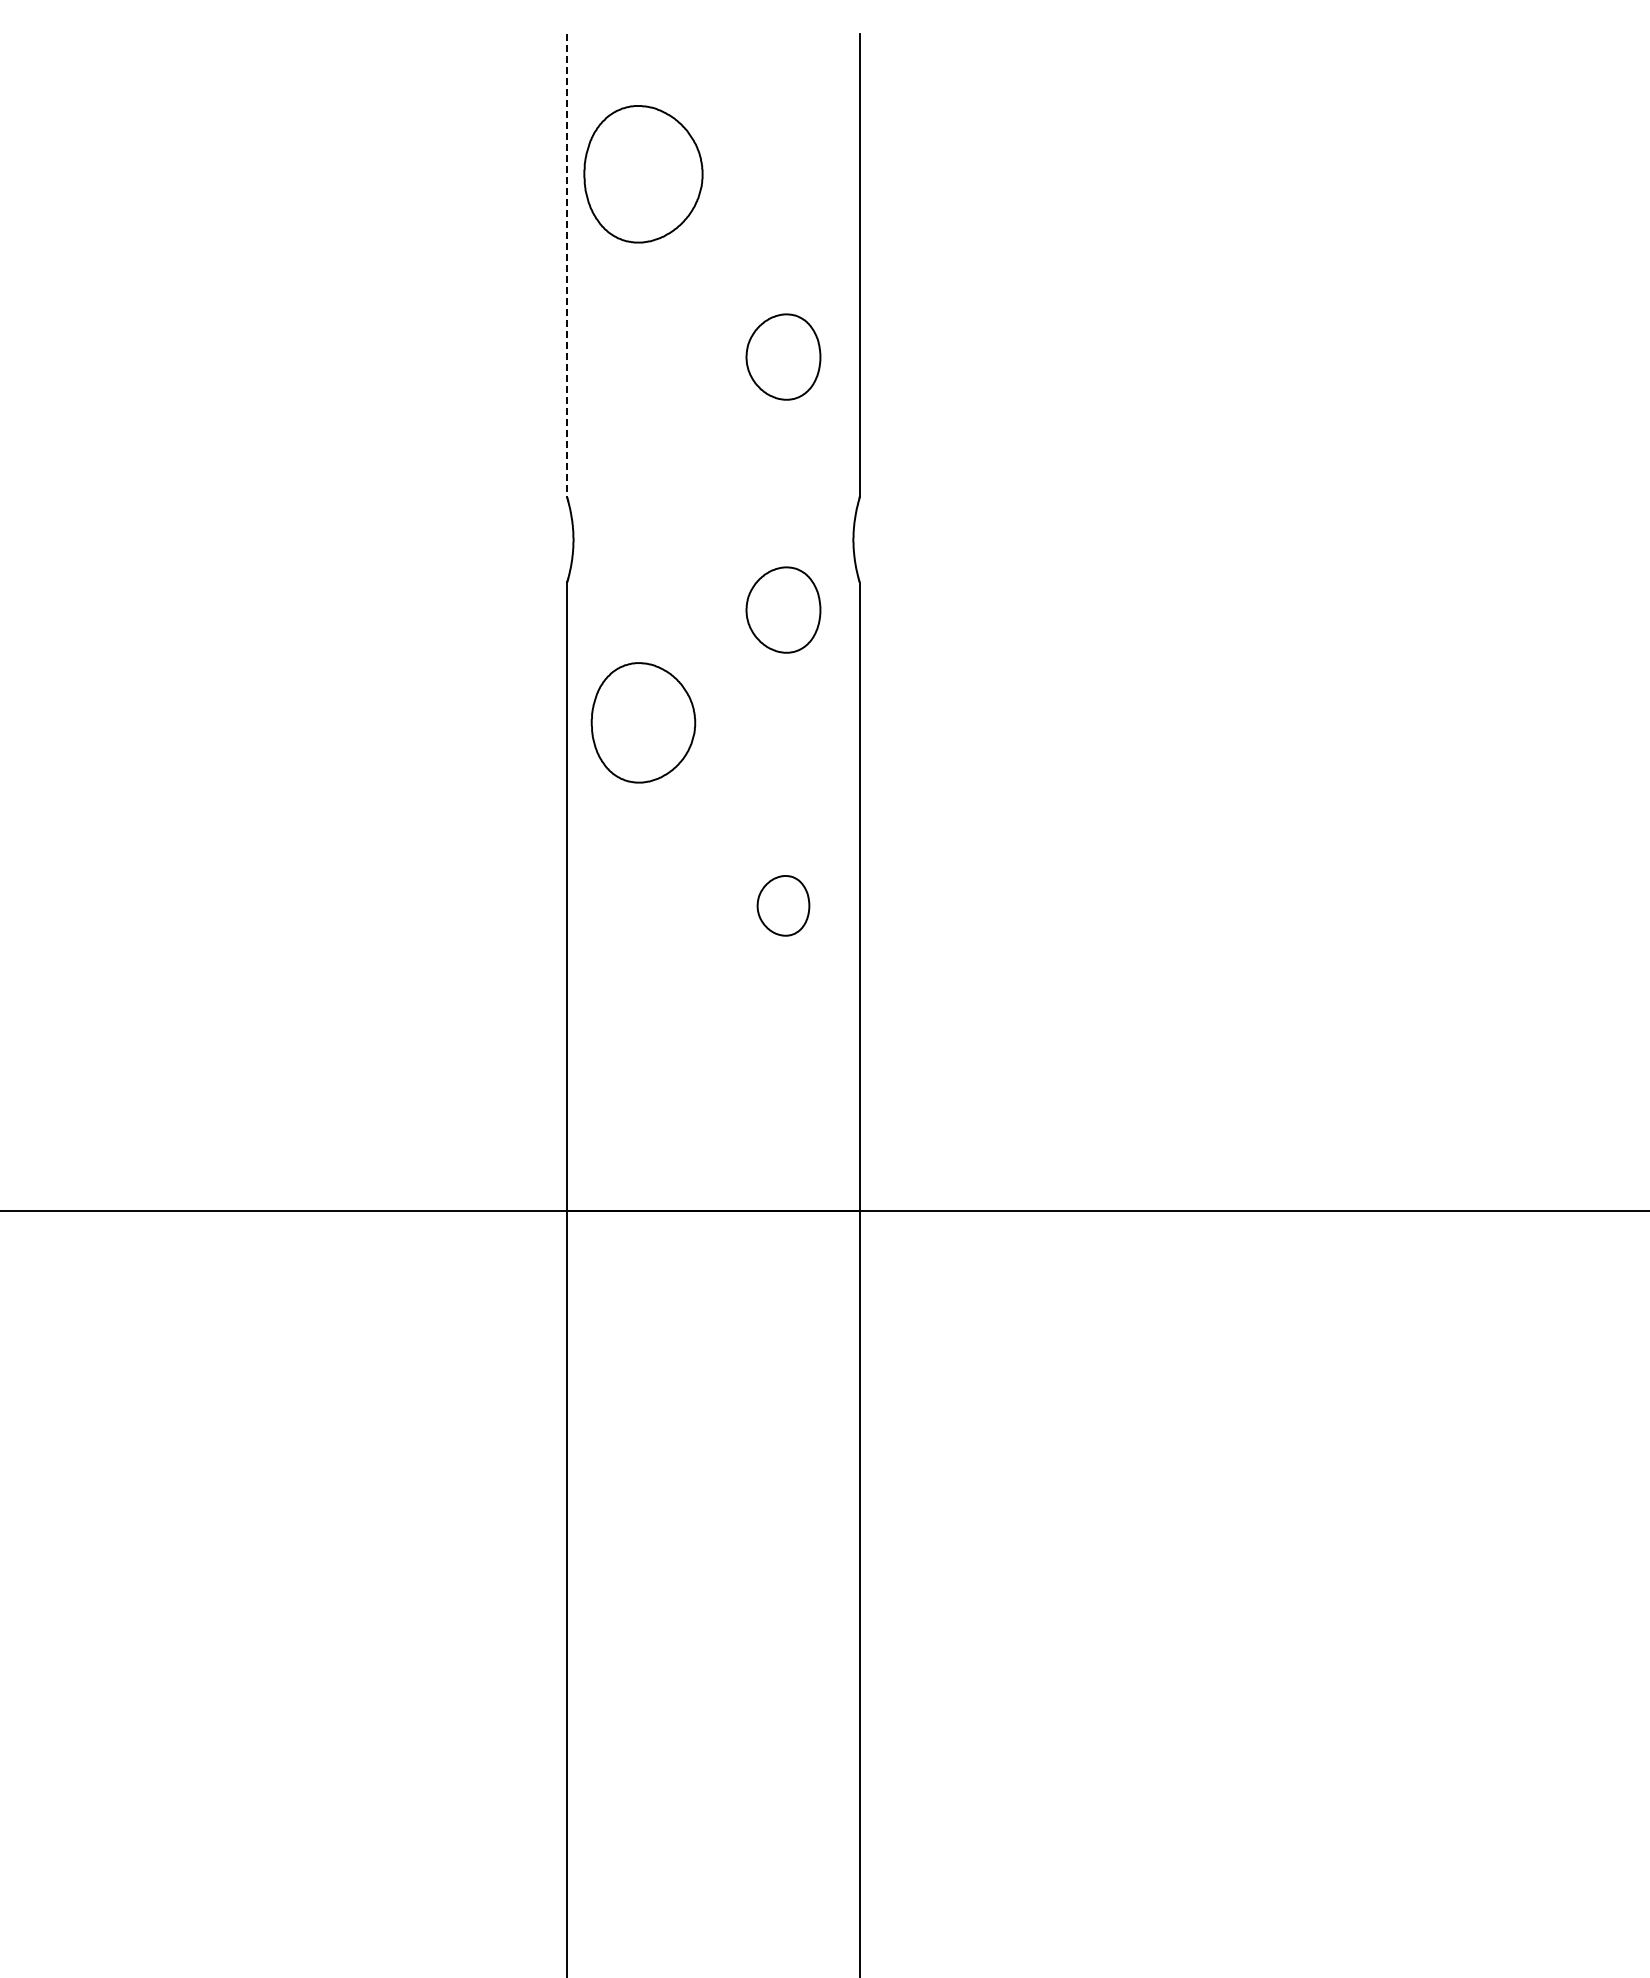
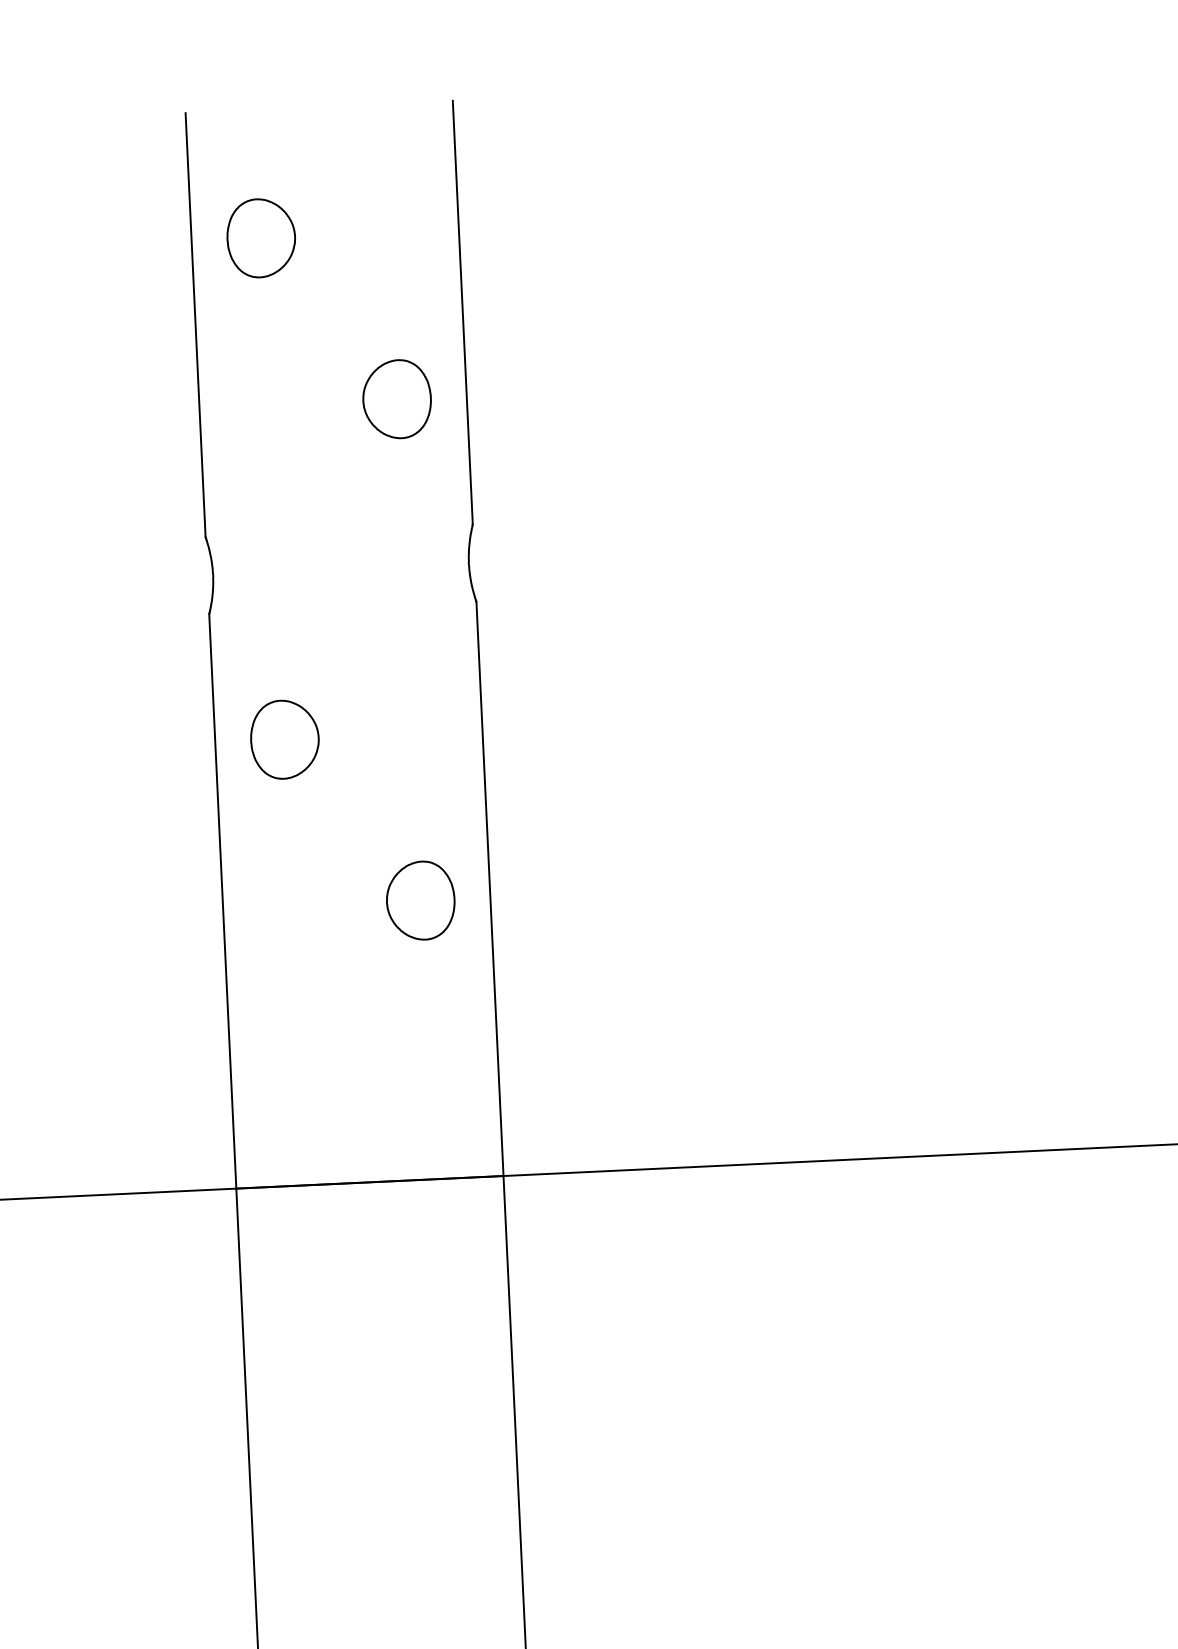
part: (643, 173) -> (261, 237), size x0.62
line: (567, 265) -> (195, 324), dashed -> solid
part: (783, 609) -> (408, 629), removed
part: (643, 722) -> (284, 739), size x0.71
part: (783, 905) -> (420, 900), size x1.43

